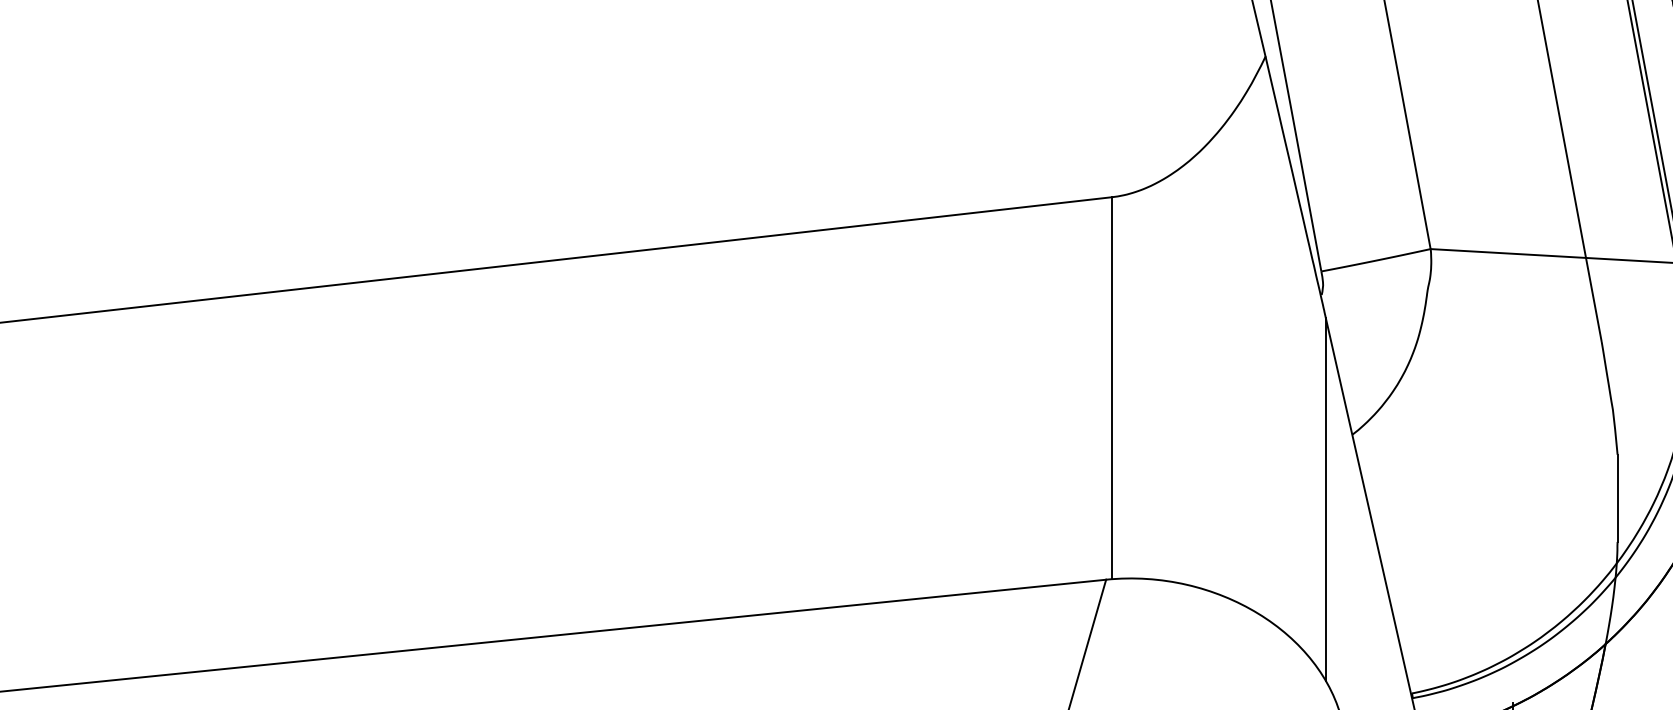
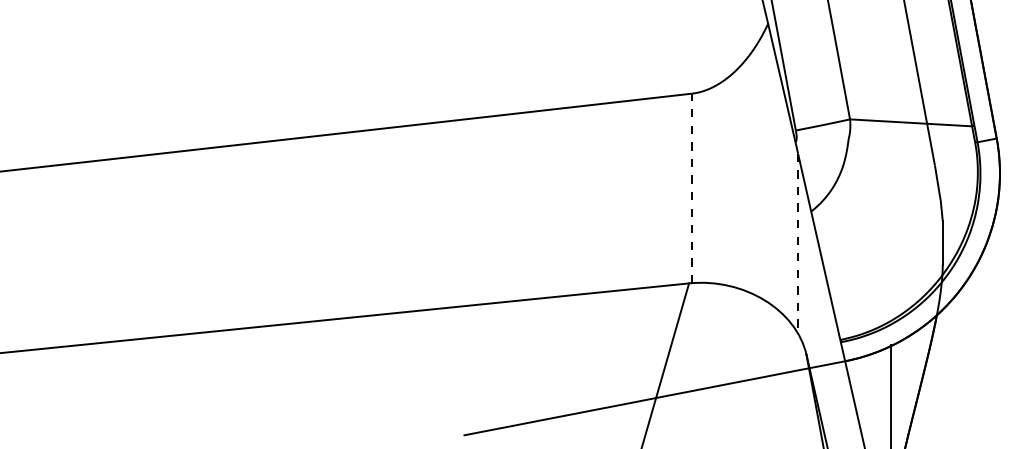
line: (1111, 388) -> (691, 188), solid -> dashed
line: (1326, 501) -> (798, 244), solid -> dashed

